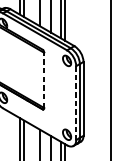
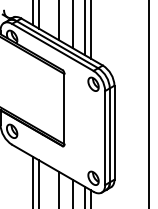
line: (44, 79) -> (64, 108), dashed -> solid
line: (76, 103) -> (105, 138), dashed -> solid

